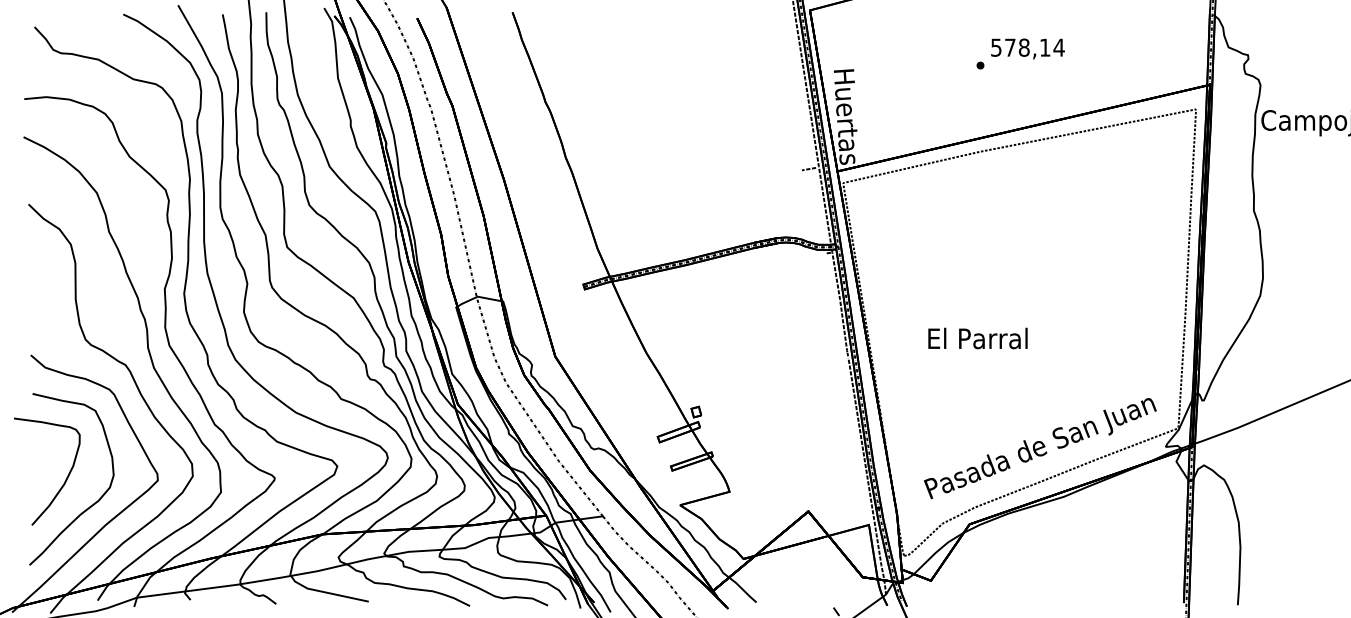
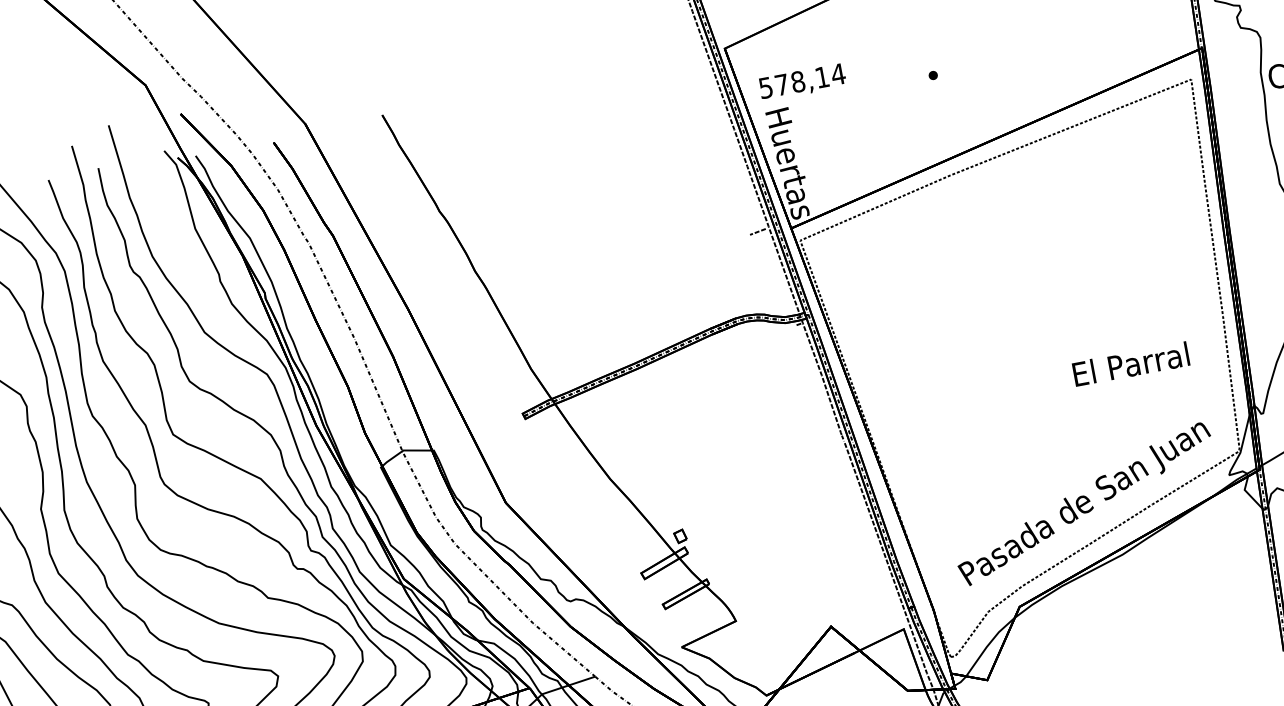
text: (1027, 48) -> (802, 82), moved
text: (977, 338) -> (1130, 364), moved

